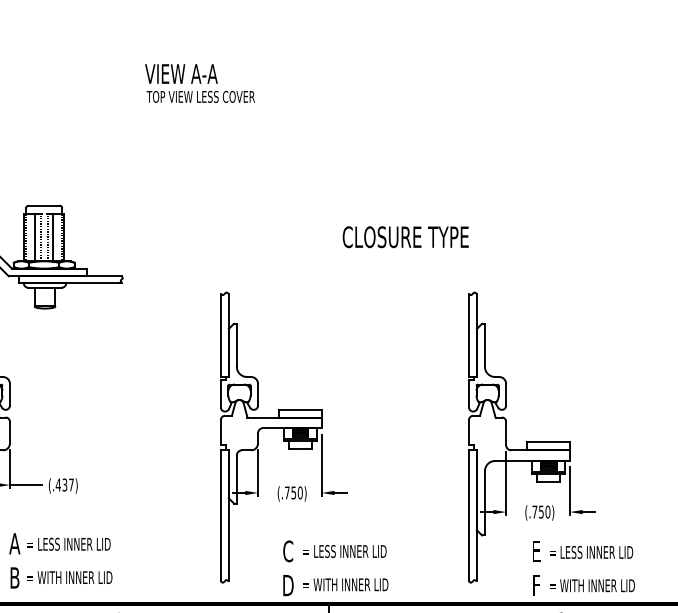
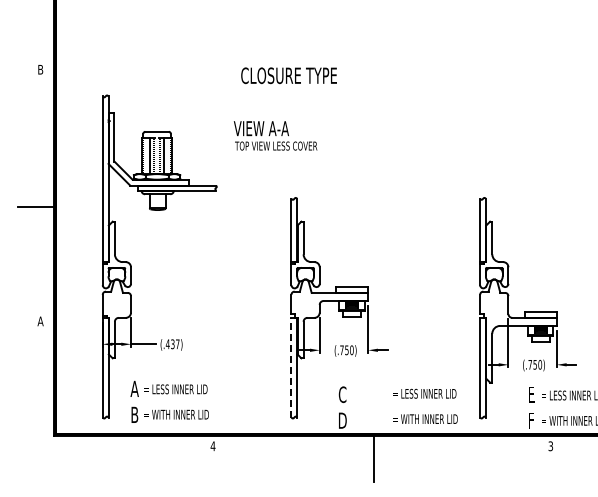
text: (199, 83) -> (275, 135), moved
text: (405, 236) -> (288, 75), moved
line: (220, 515) -> (291, 367), solid -> dashed
text: (345, 566) -> (425, 405), moved

